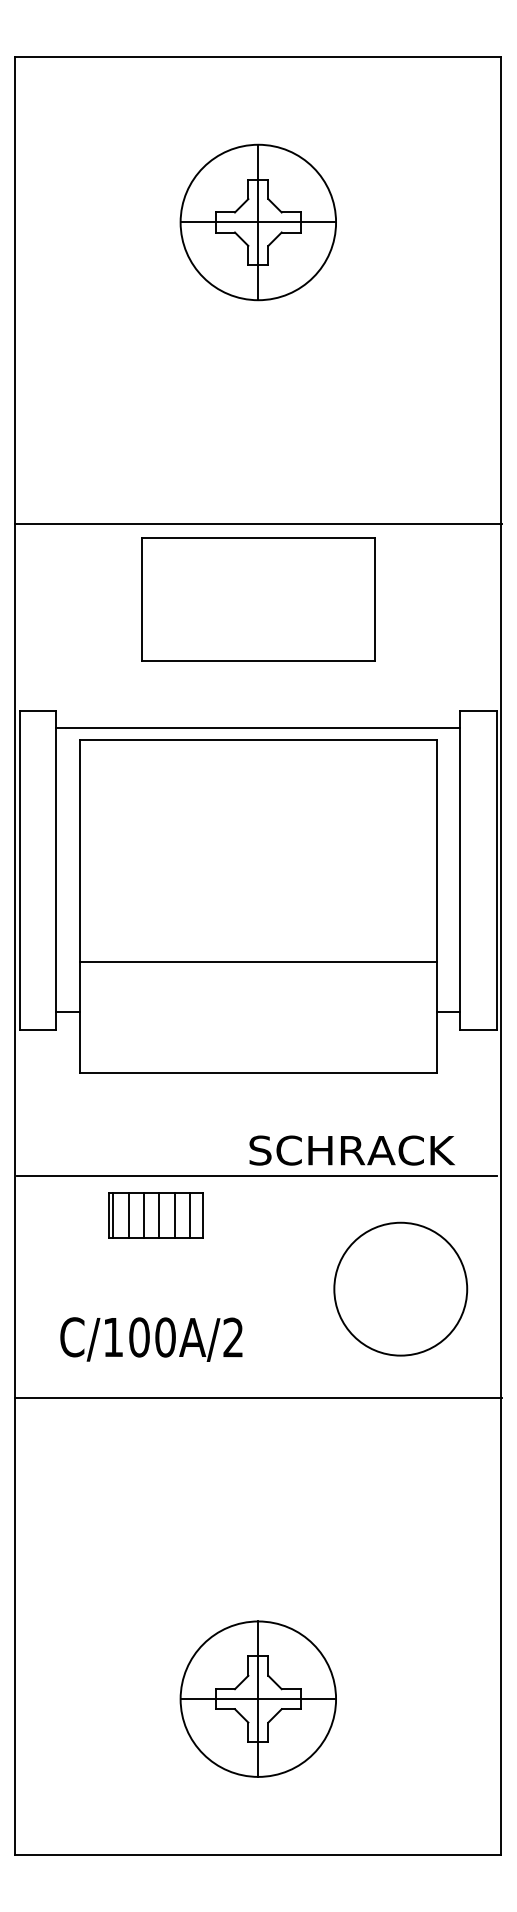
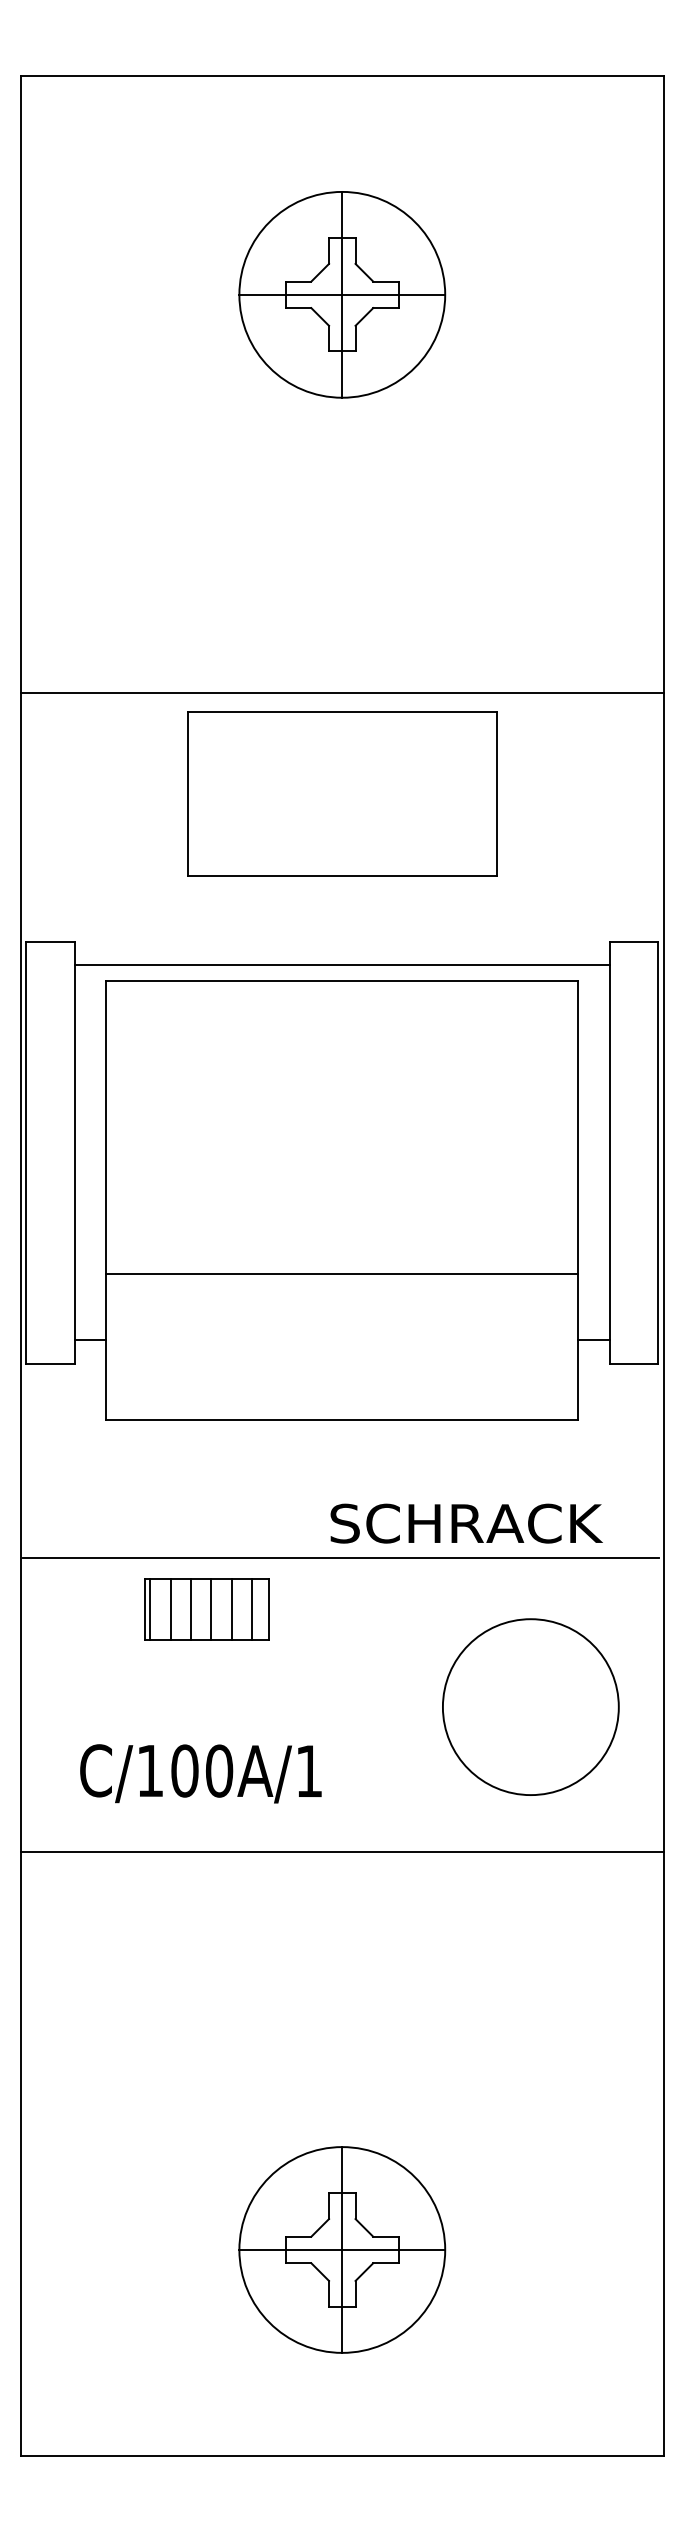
text: (232, 1336) -> (308, 1769), C/100A/2 -> C/100A/1

